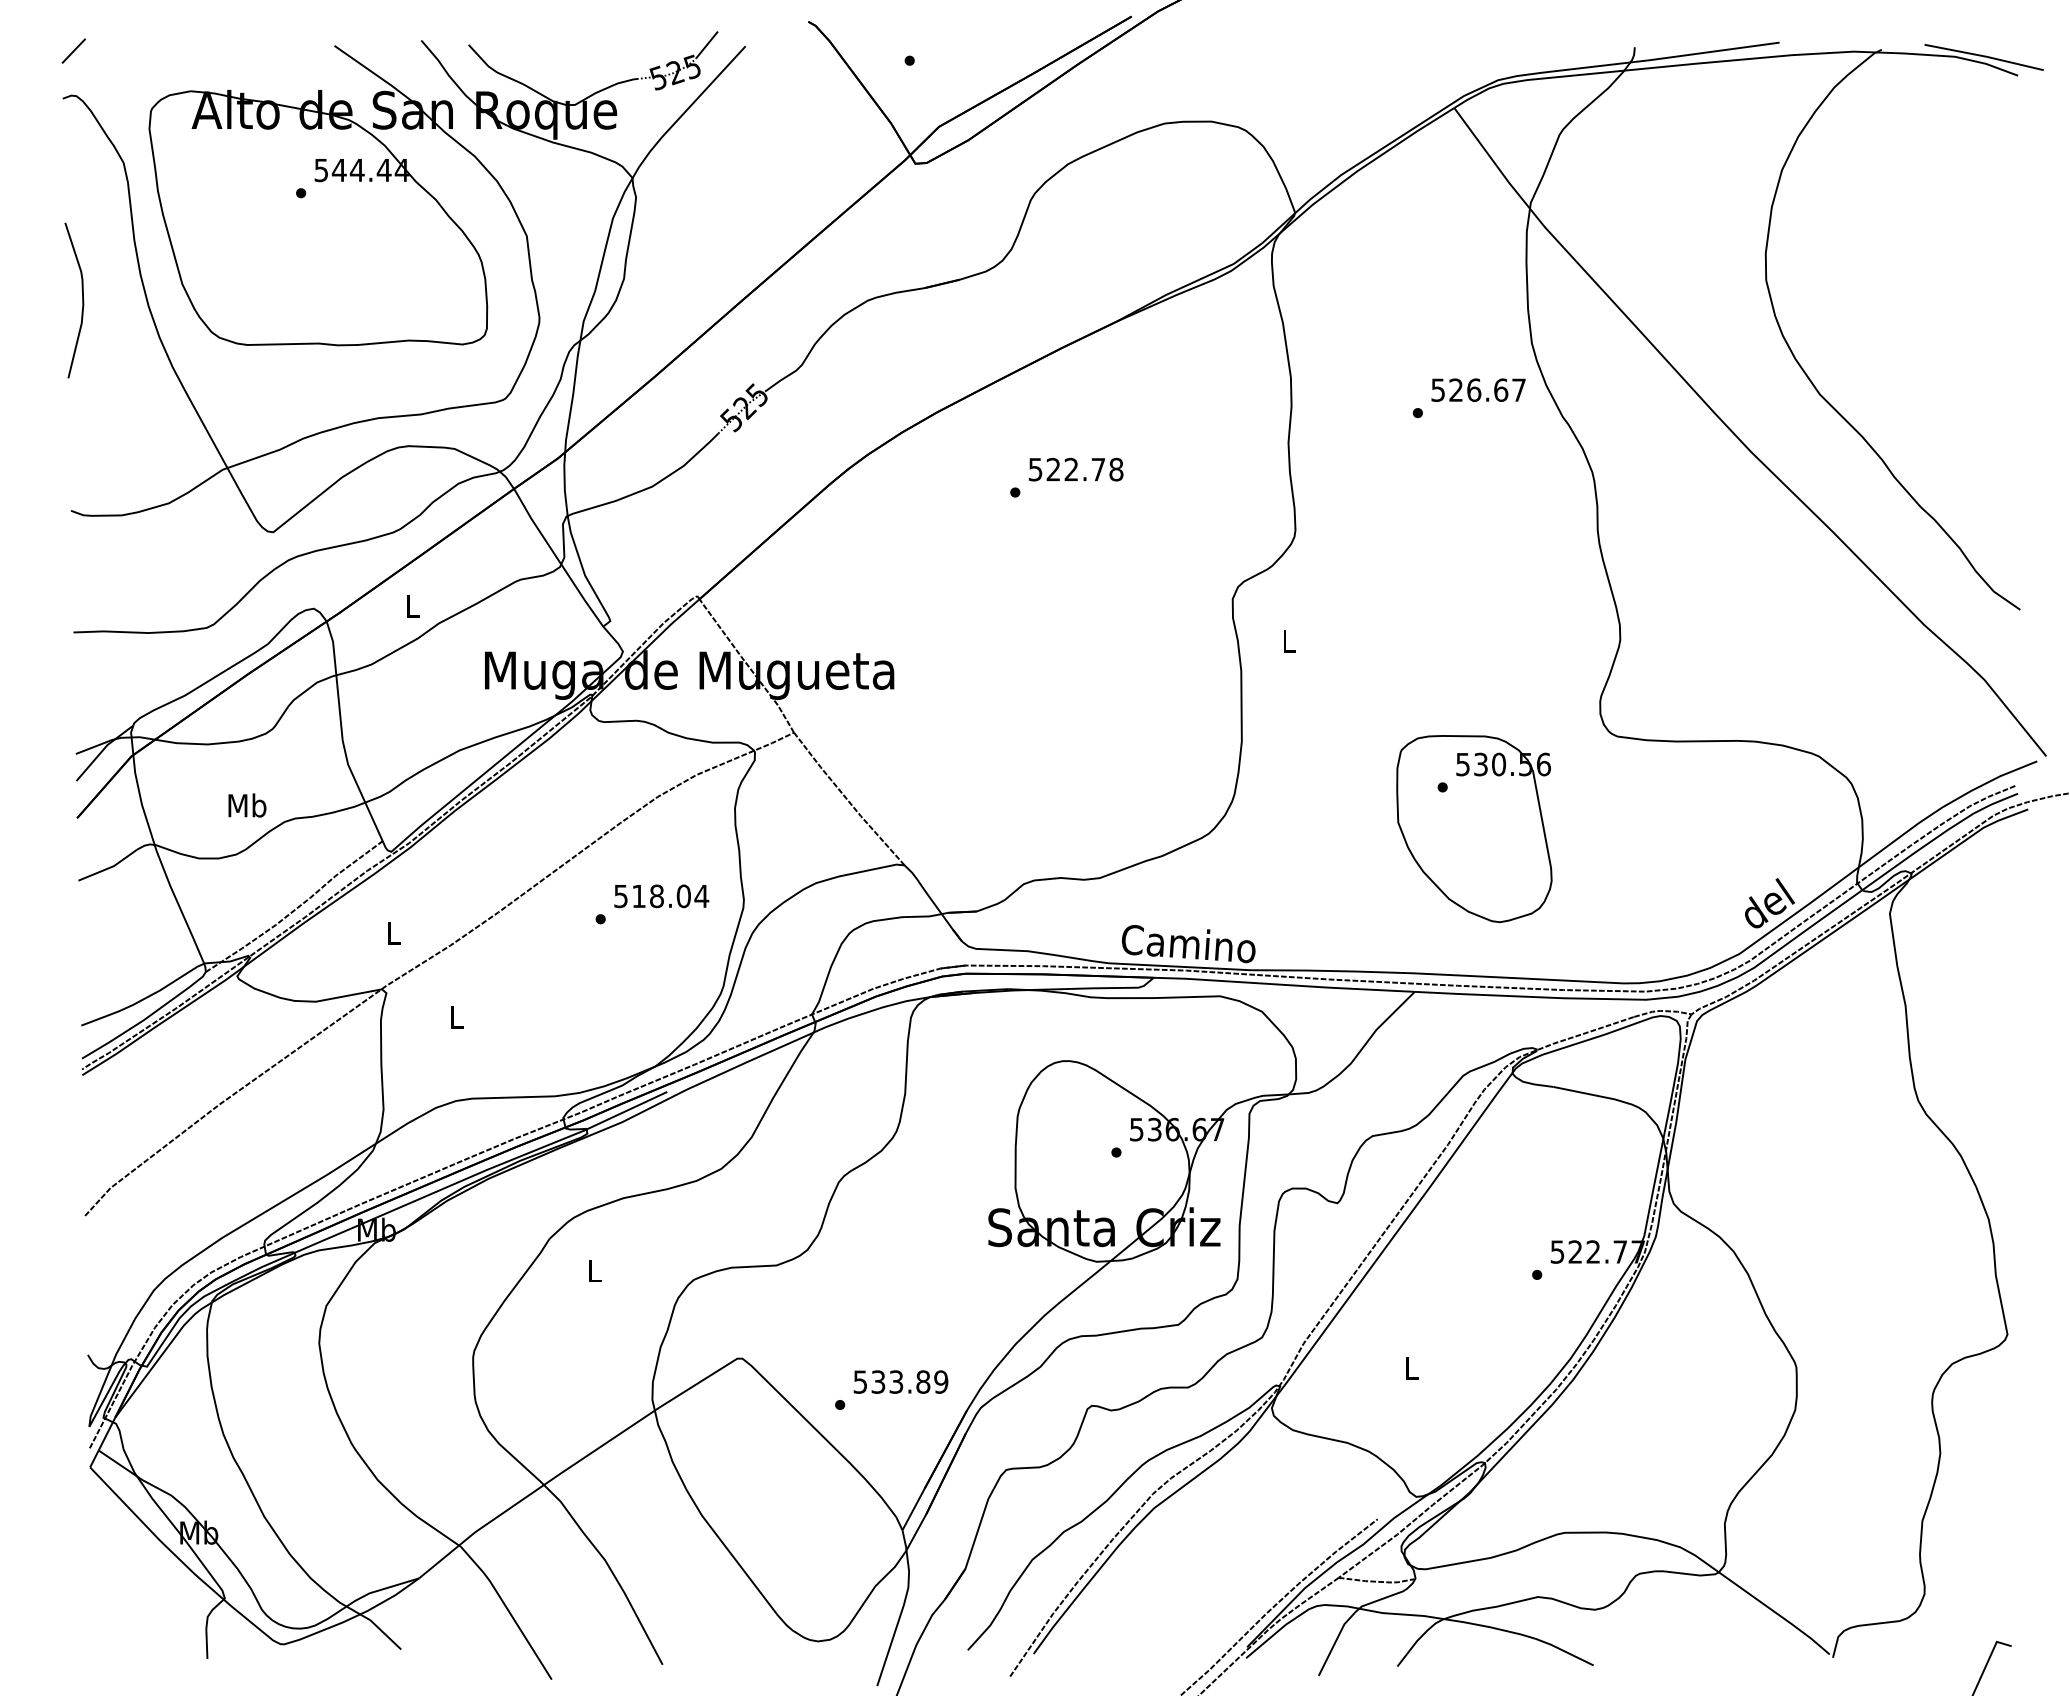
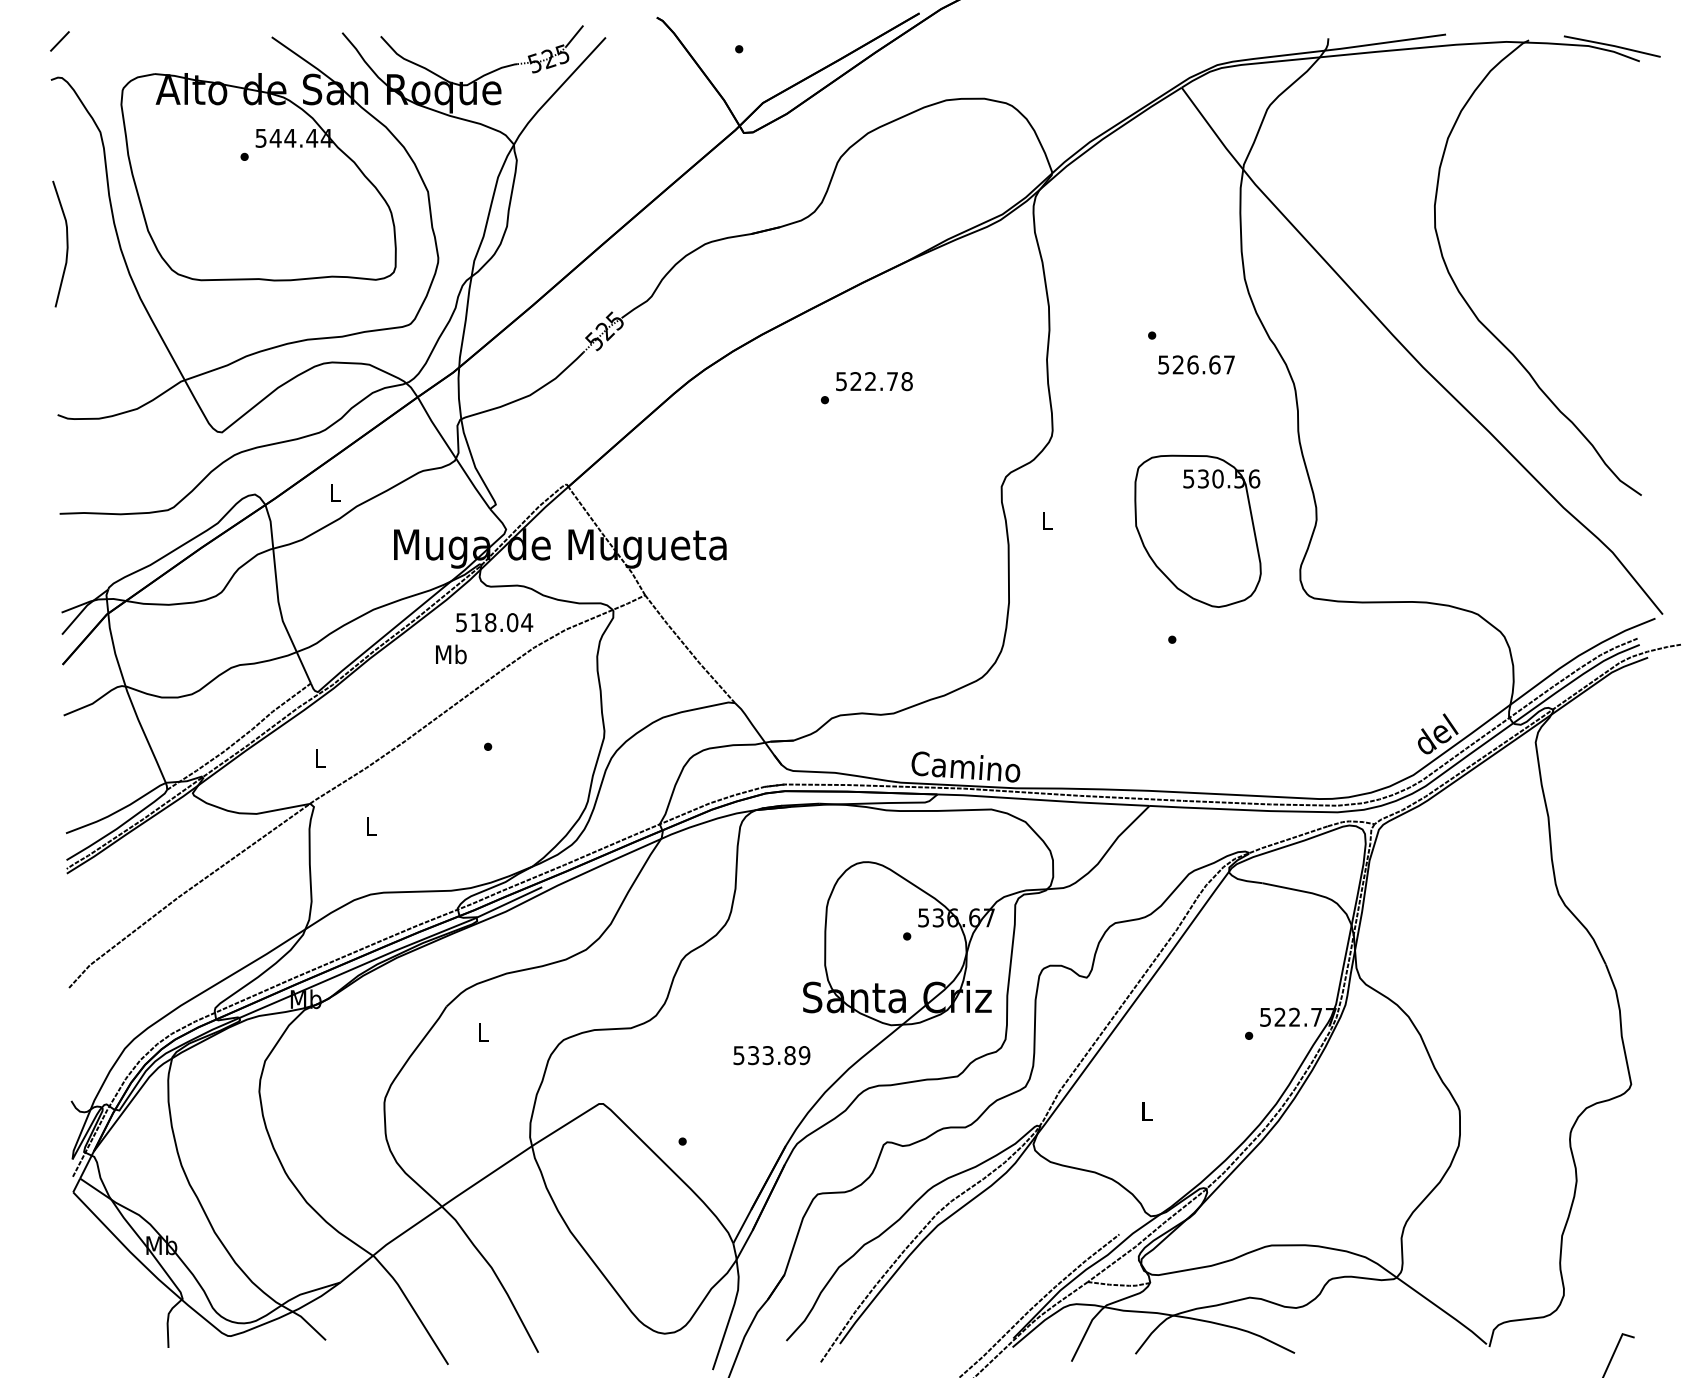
text: (1478, 389) -> (1196, 364), moved
text: (247, 805) -> (451, 654), moved
part: (1474, 829) -> (1198, 531), moved
text: (661, 896) -> (494, 622), moved
text: (900, 1381) -> (771, 1055), moved

